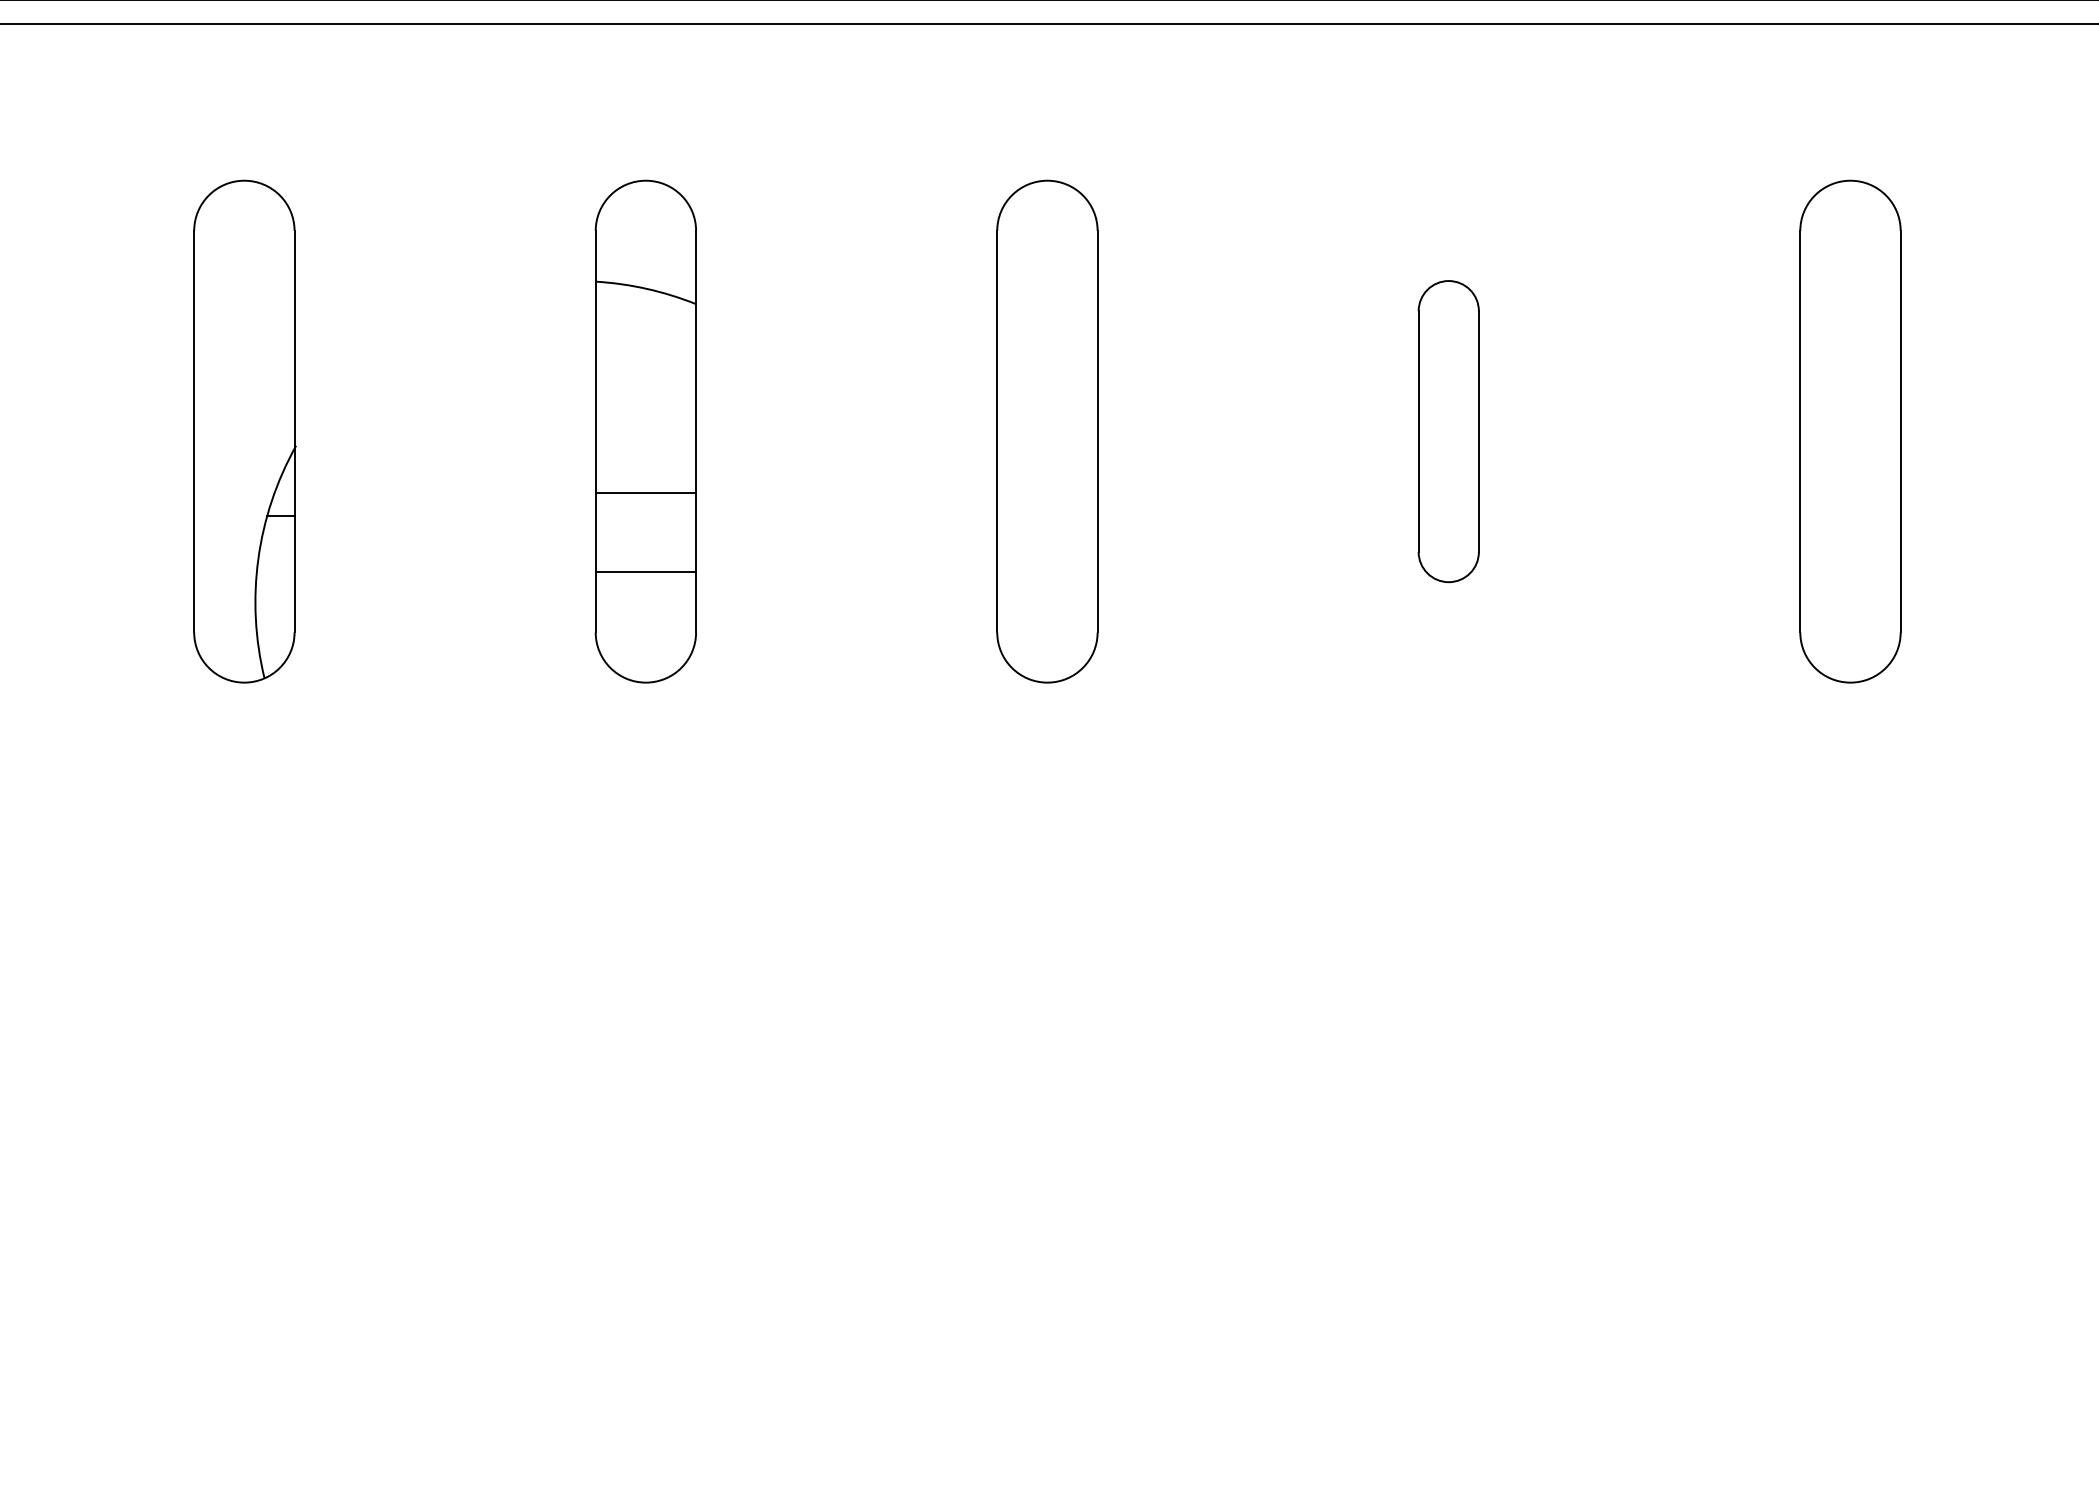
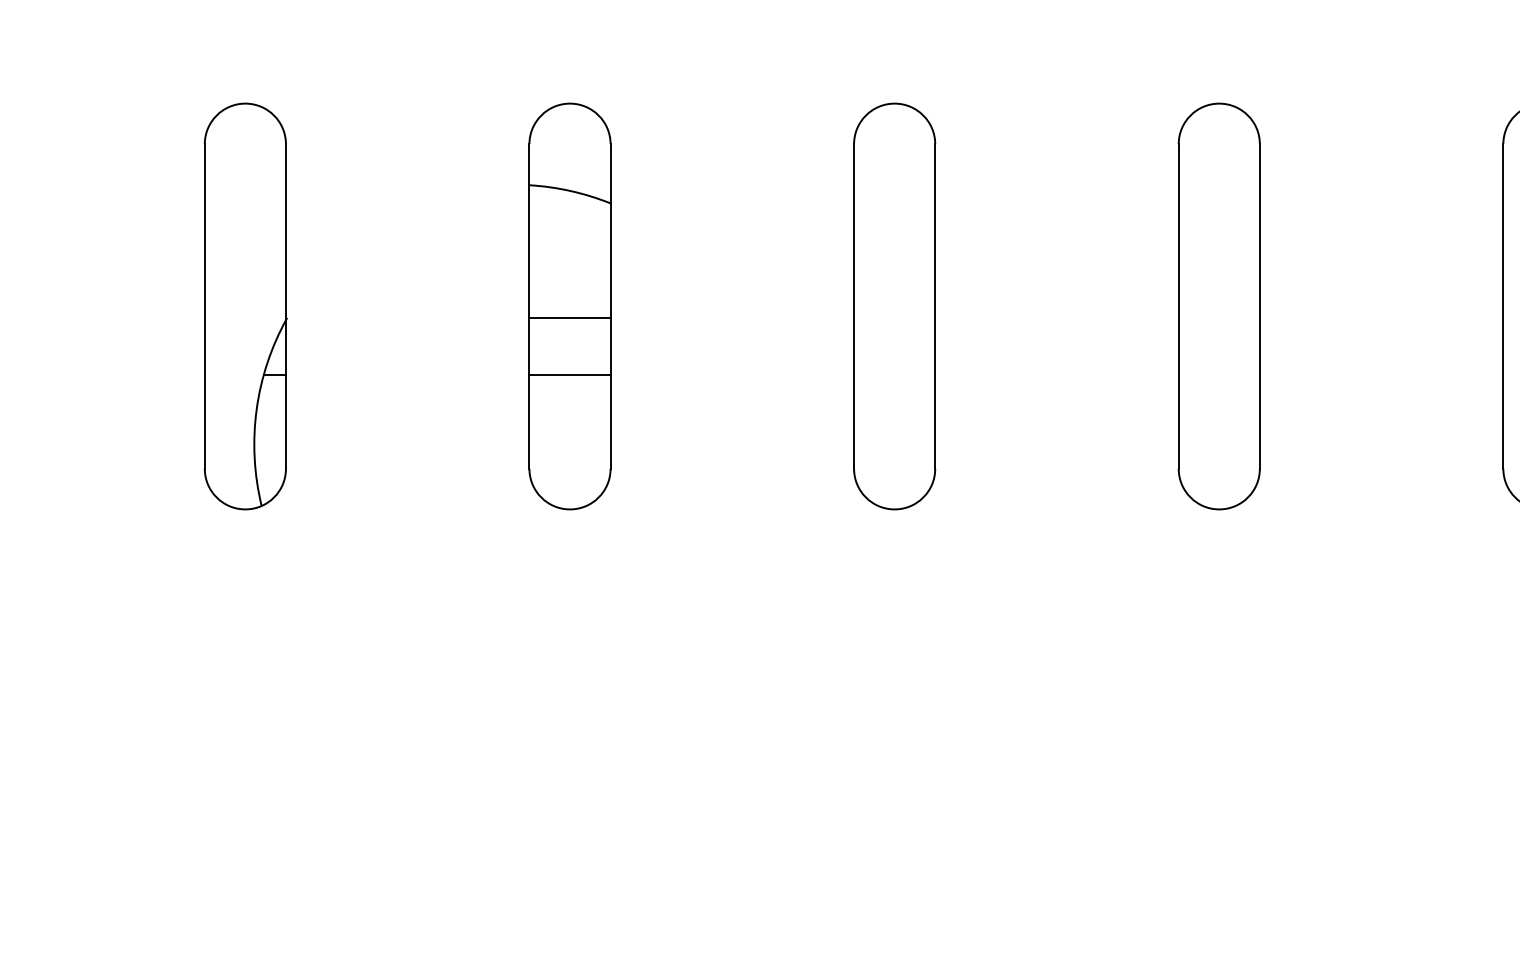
part: (1448, 431) -> (1218, 306), size x1.67
line: (645, 492) -> (569, 317), moved
line: (645, 572) -> (569, 375), moved

